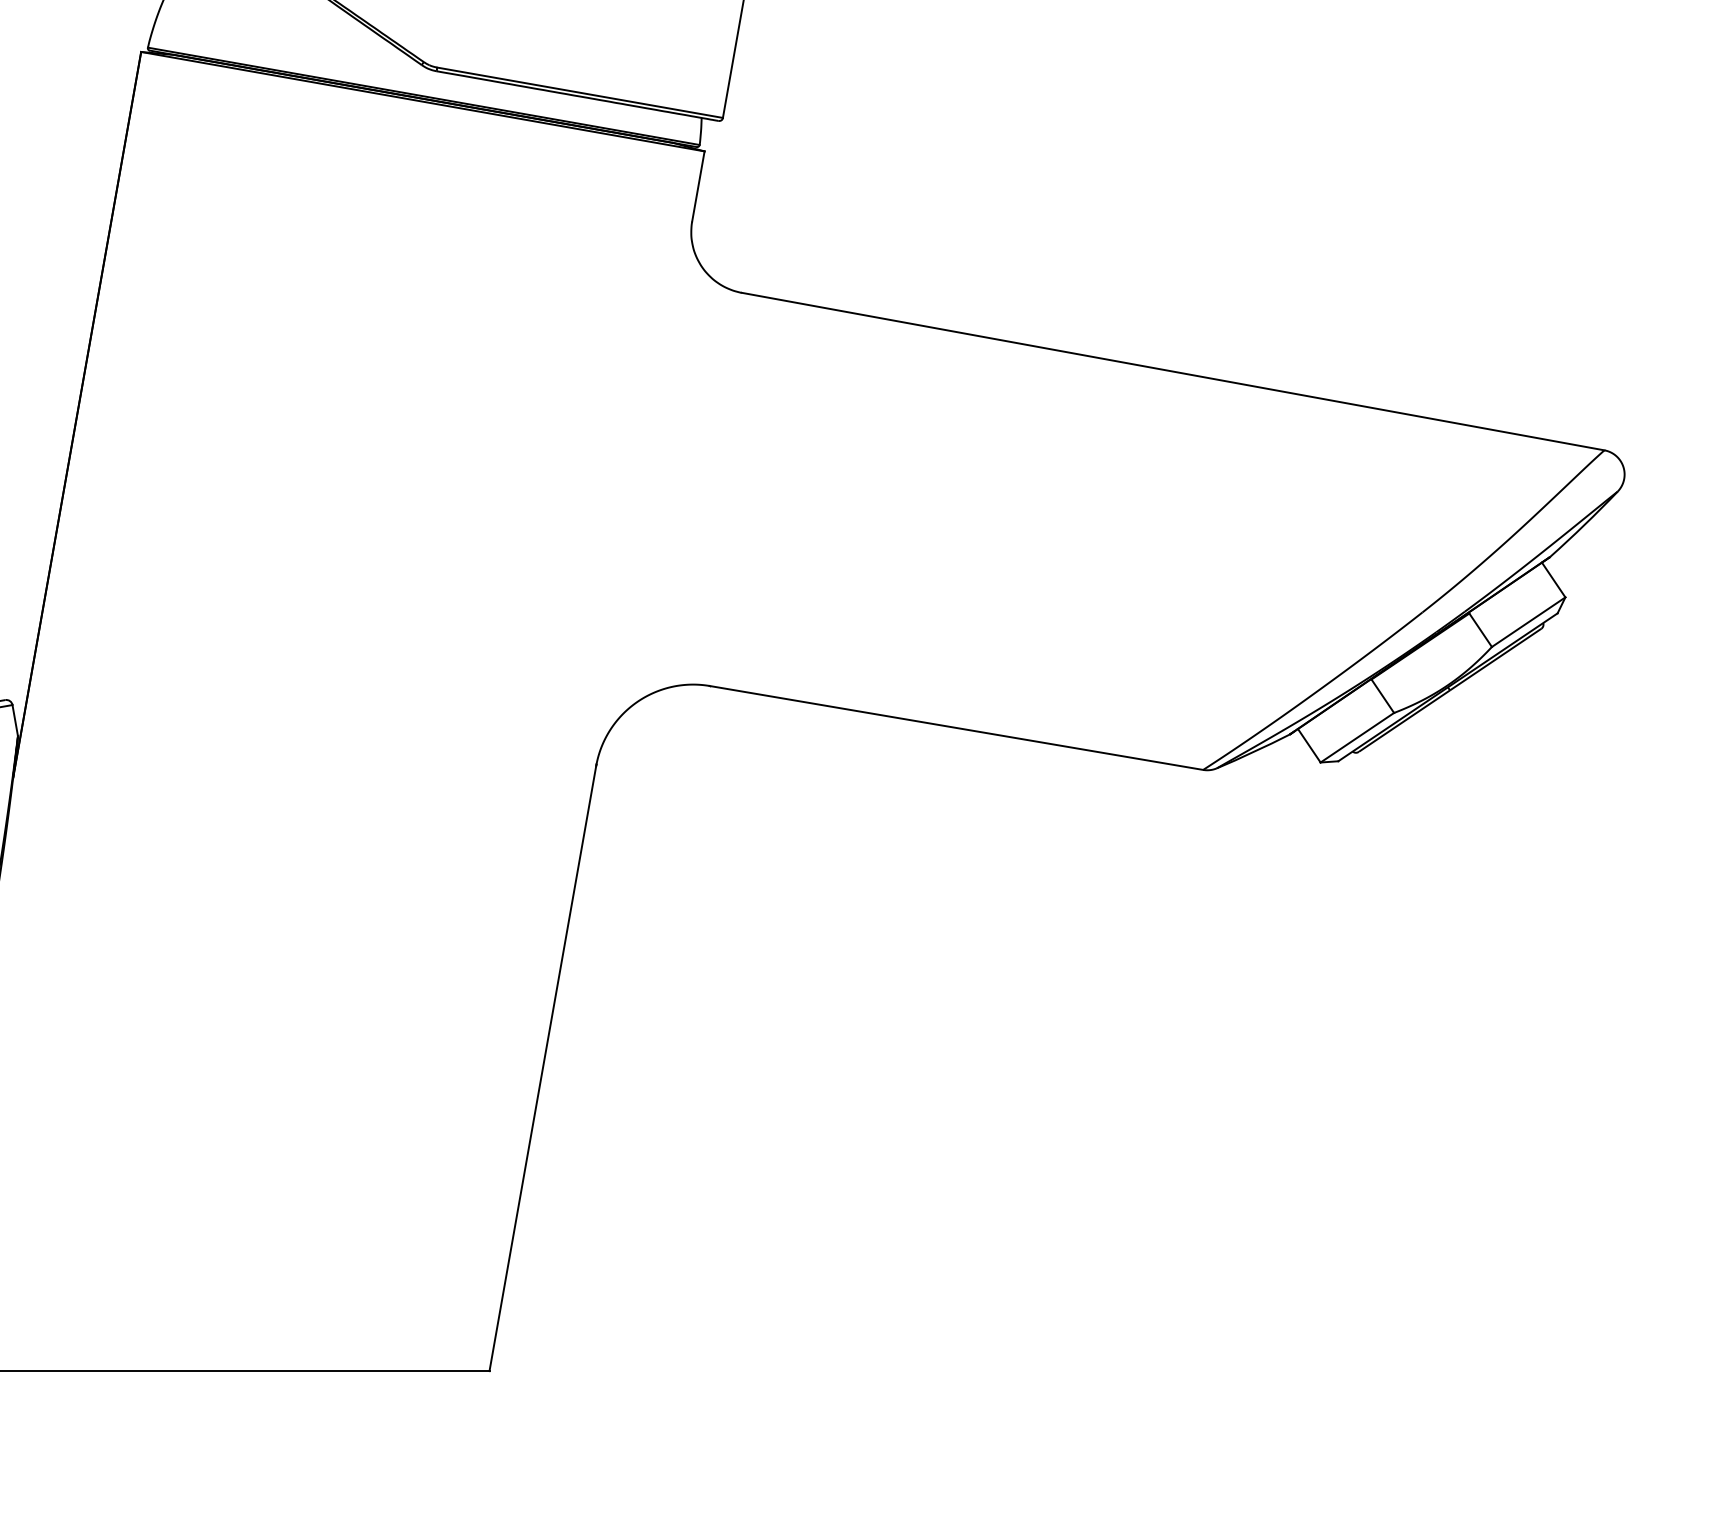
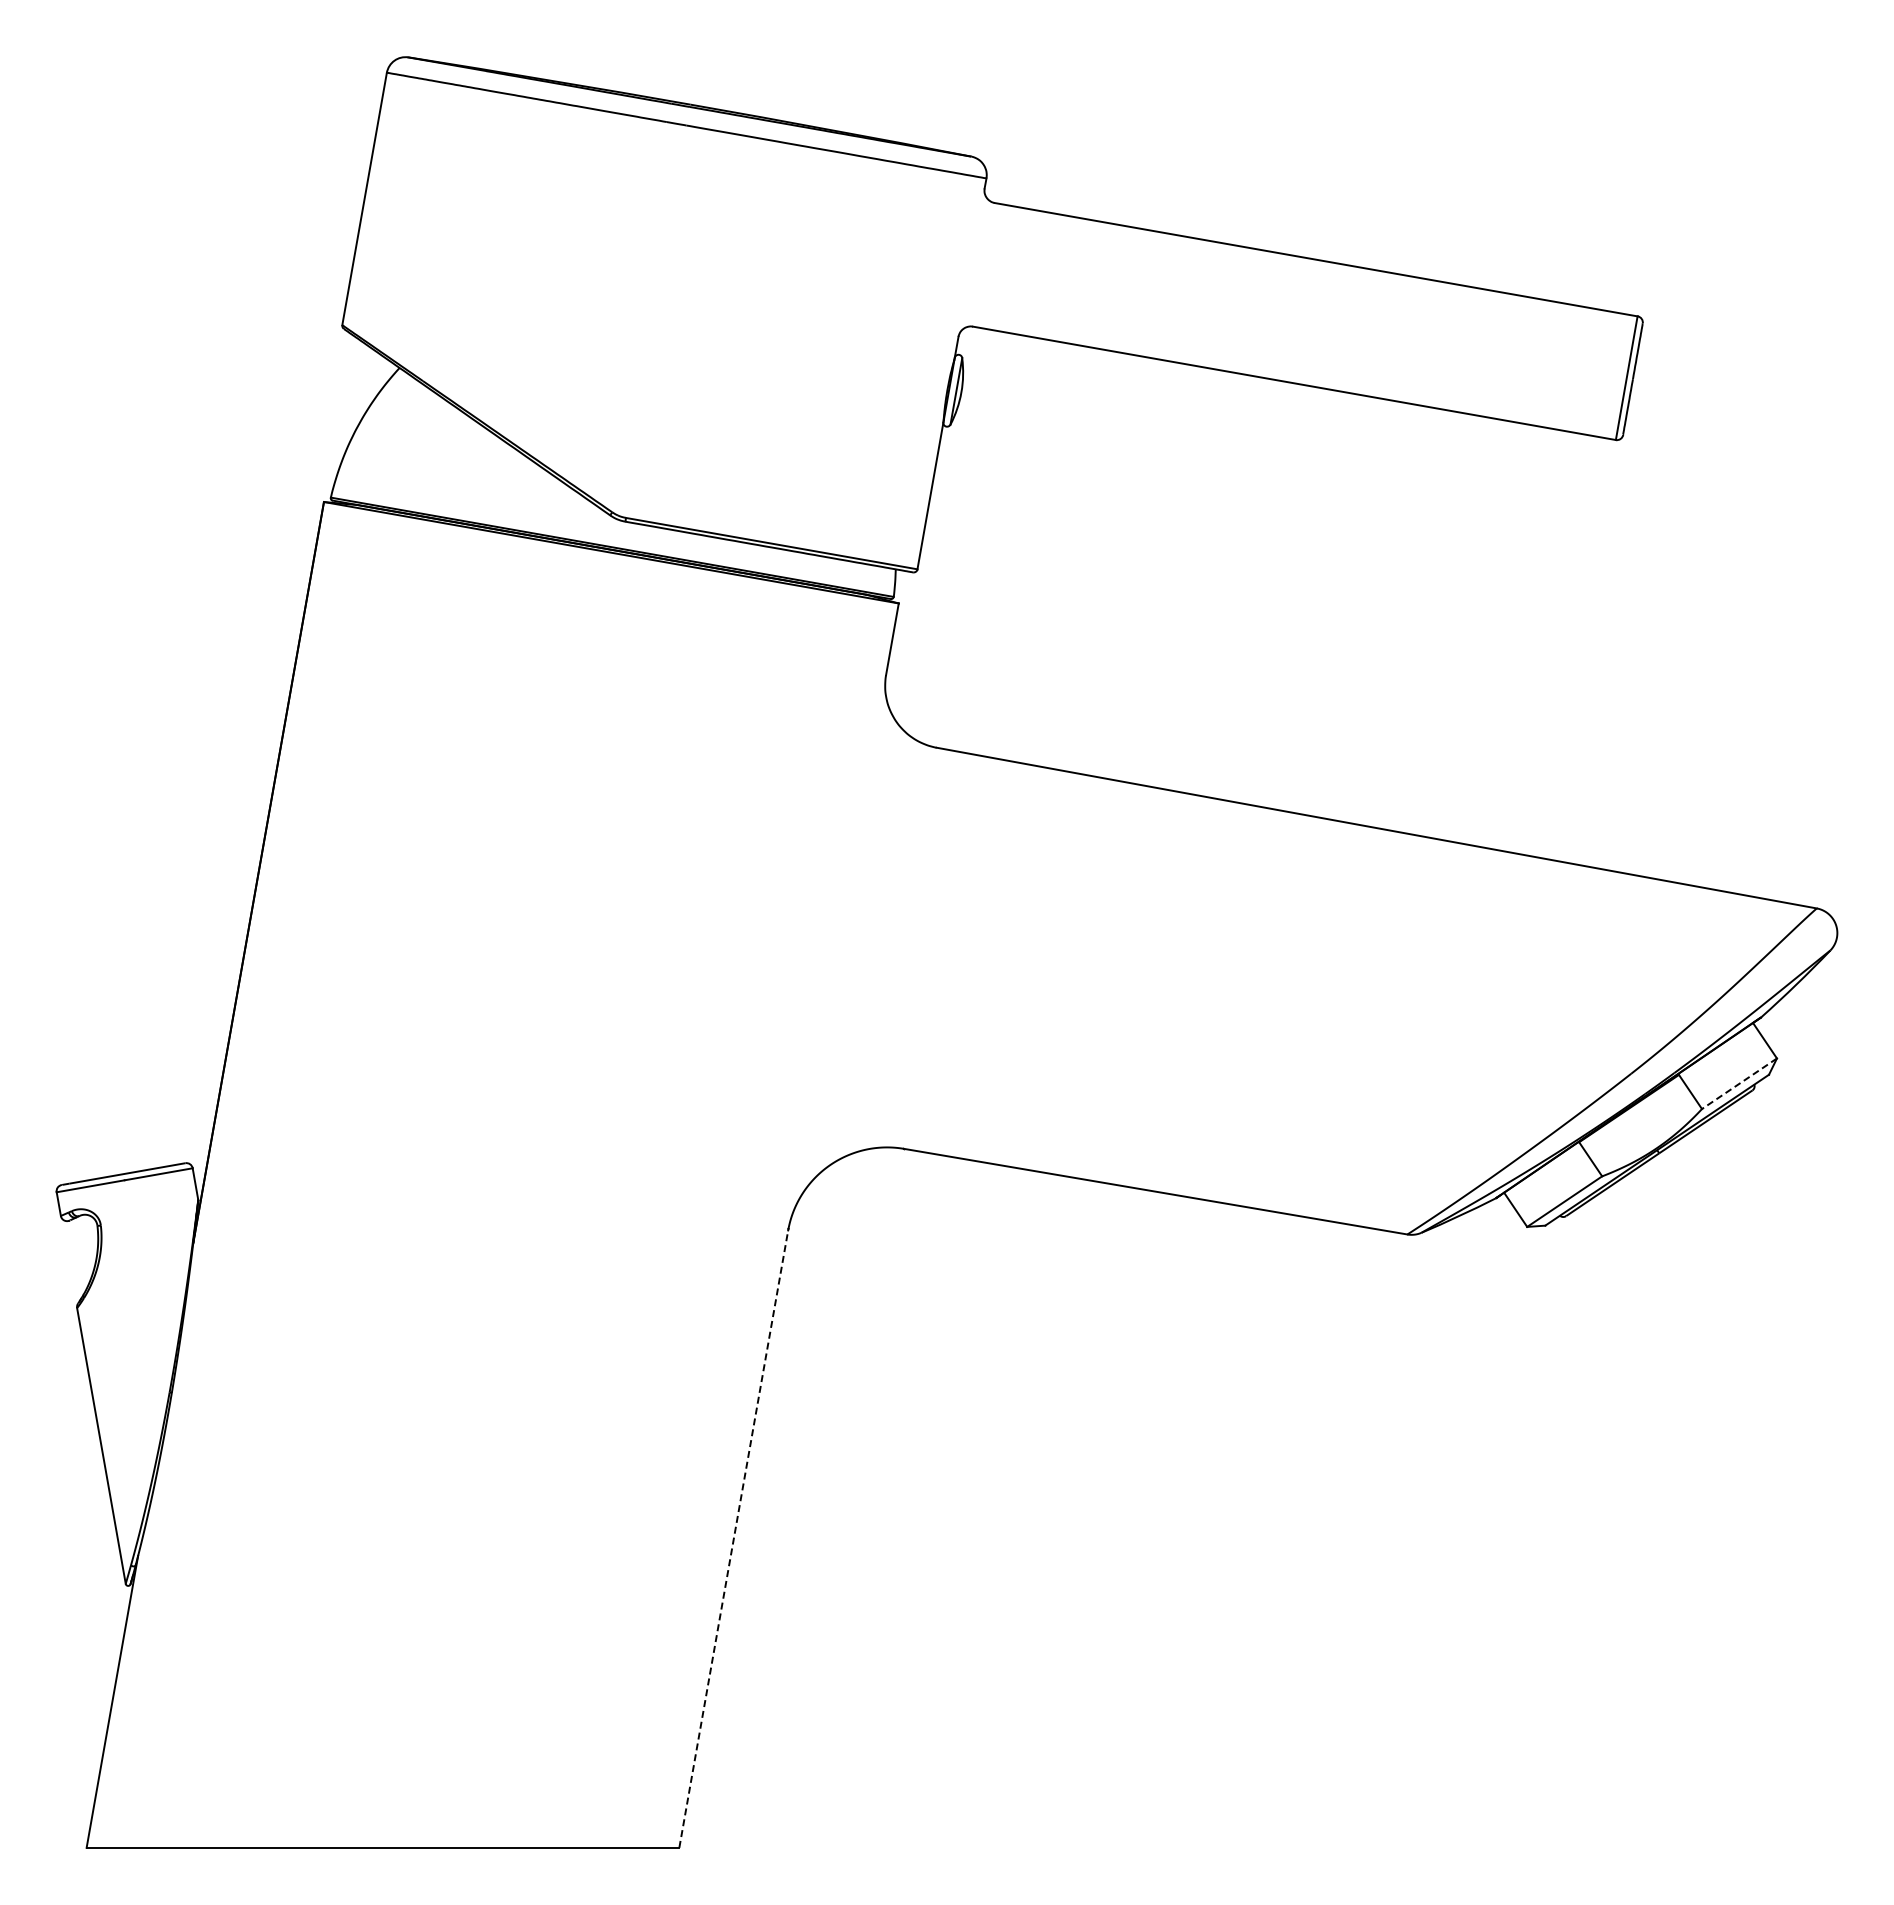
line: (1528, 622) -> (1739, 1084), solid -> dashed
line: (542, 1067) -> (733, 1538), solid -> dashed

